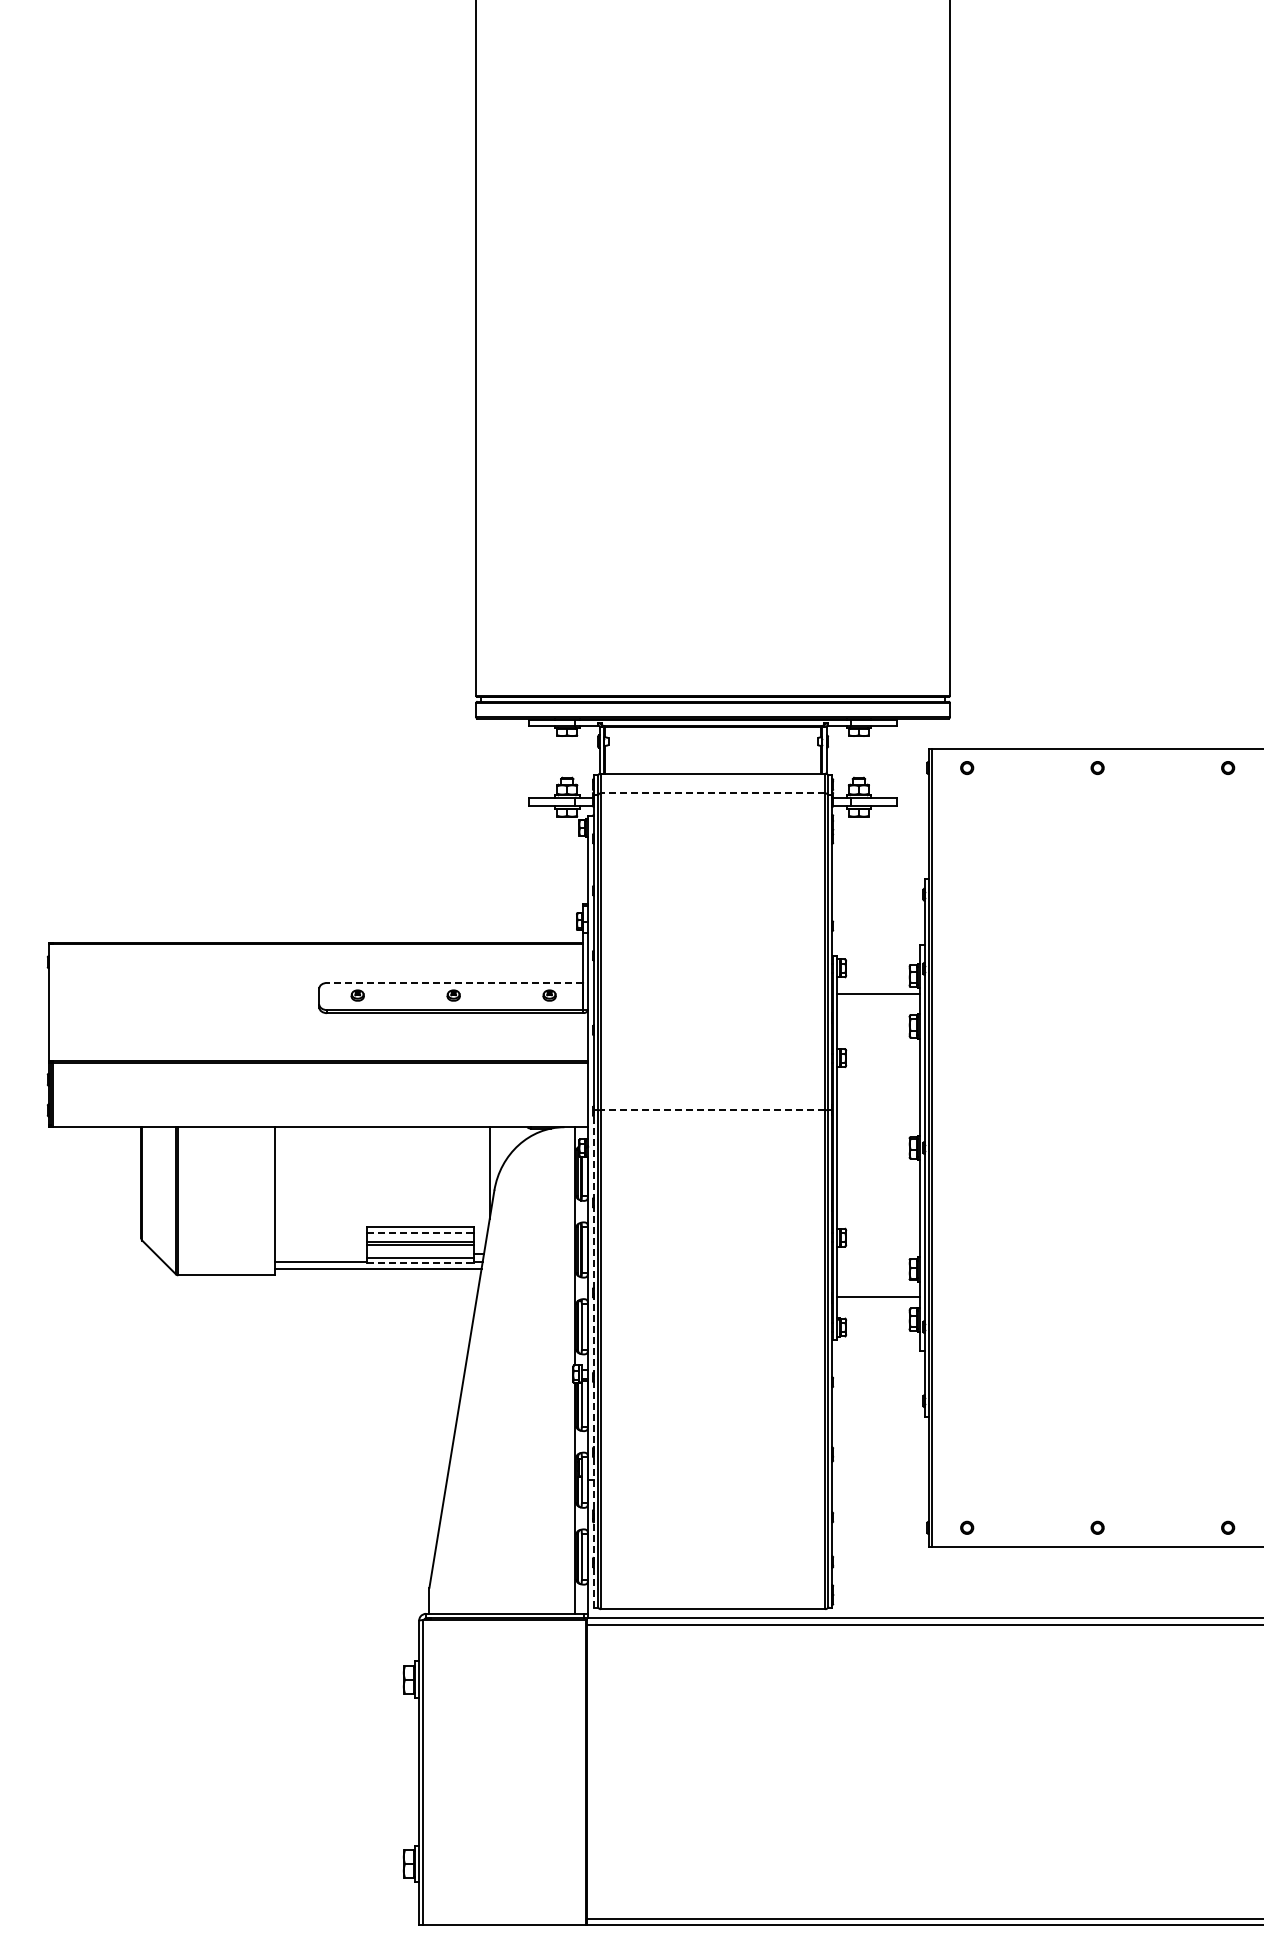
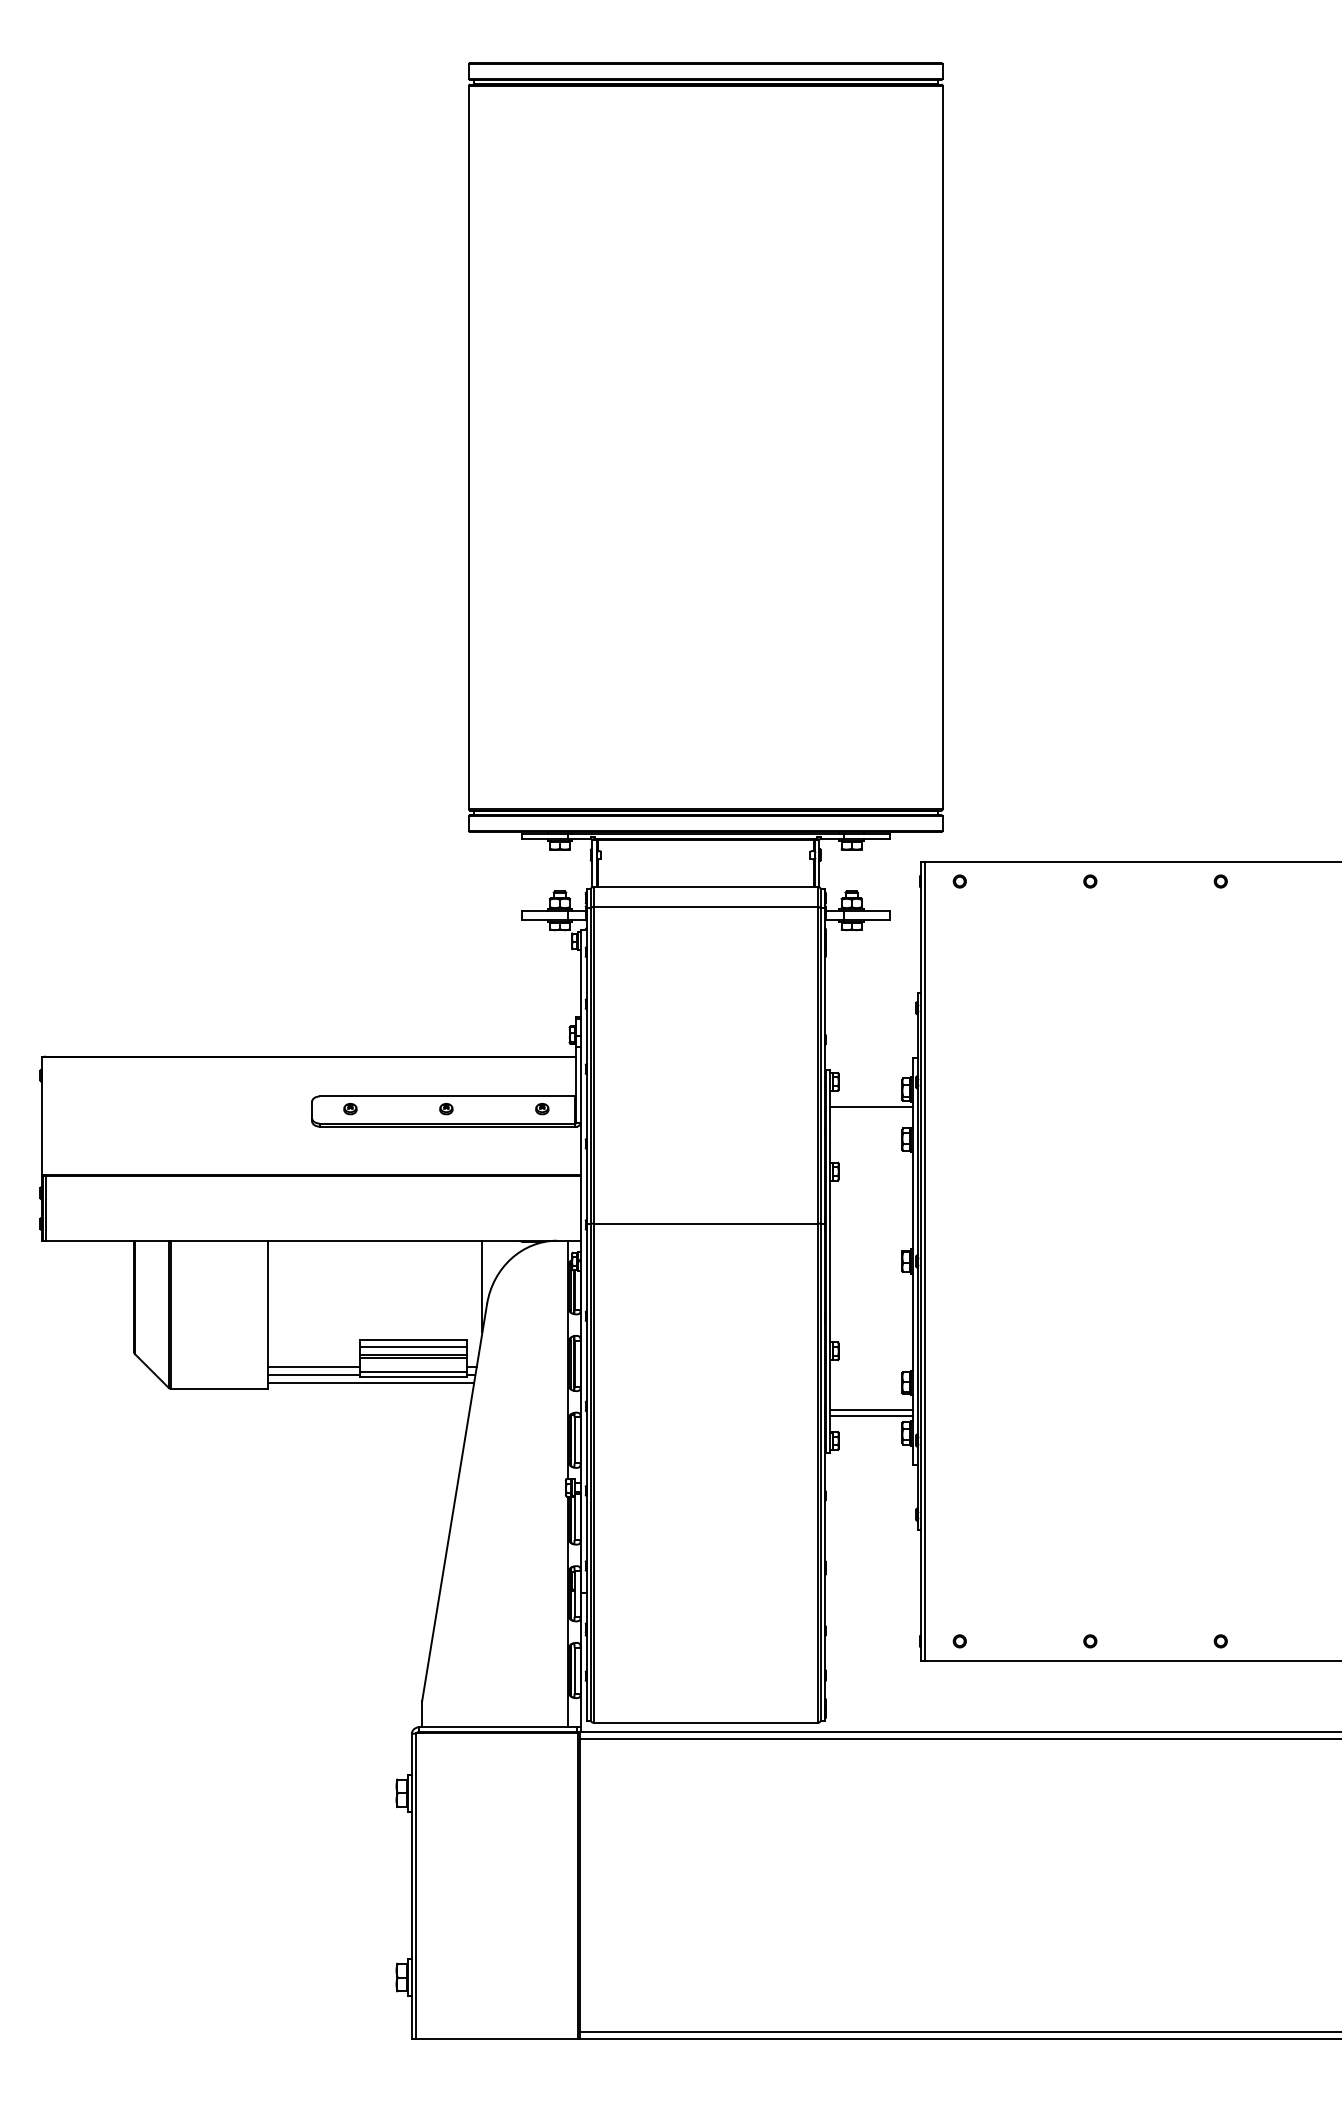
line: (712, 793) -> (705, 906), dashed -> solid
line: (454, 983) -> (447, 1096), dashed -> solid
line: (712, 1110) -> (705, 1223), dashed -> solid
line: (420, 1233) -> (413, 1346), dashed -> solid
line: (320, 1254) -> (313, 1367), added
line: (420, 1263) -> (413, 1376), dashed -> solid
line: (878, 1302) -> (871, 1415), added
line: (593, 1359) -> (586, 1472), dashed -> solid

